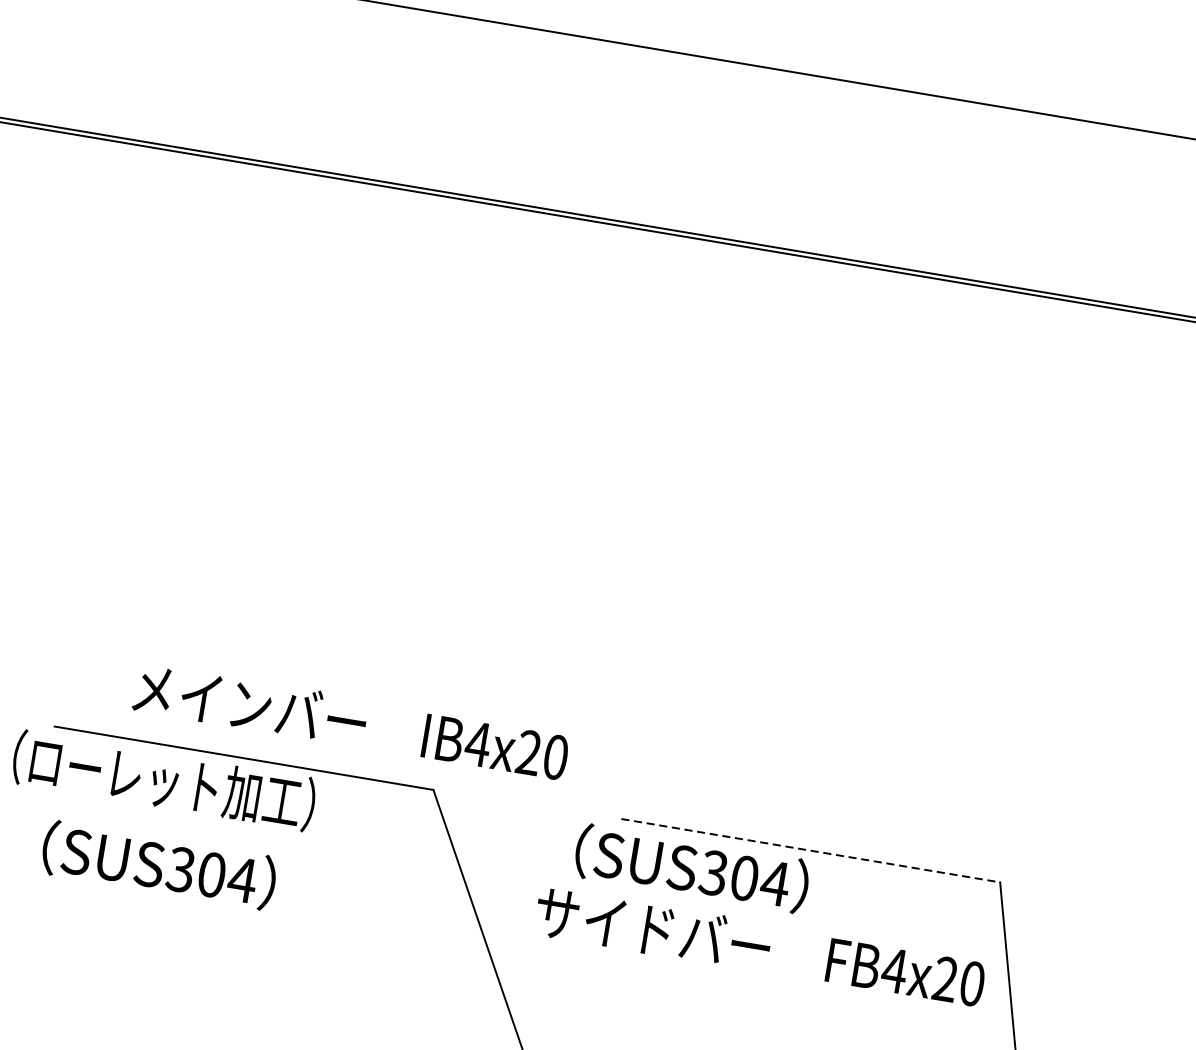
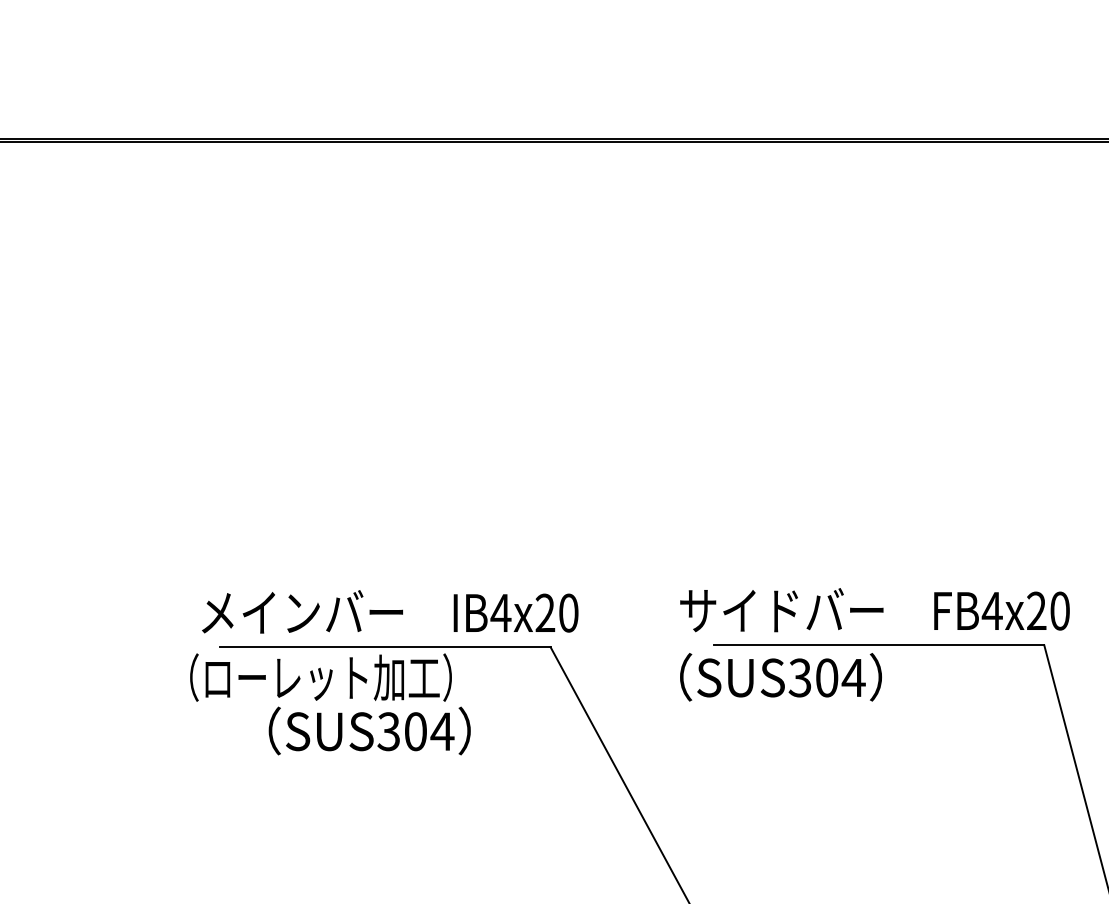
text: (351, 721) -> (390, 611), moved
line: (811, 851) -> (879, 645), dashed -> solid
text: (158, 864) -> (369, 730), moved
text: (759, 947) -> (874, 610), moved

